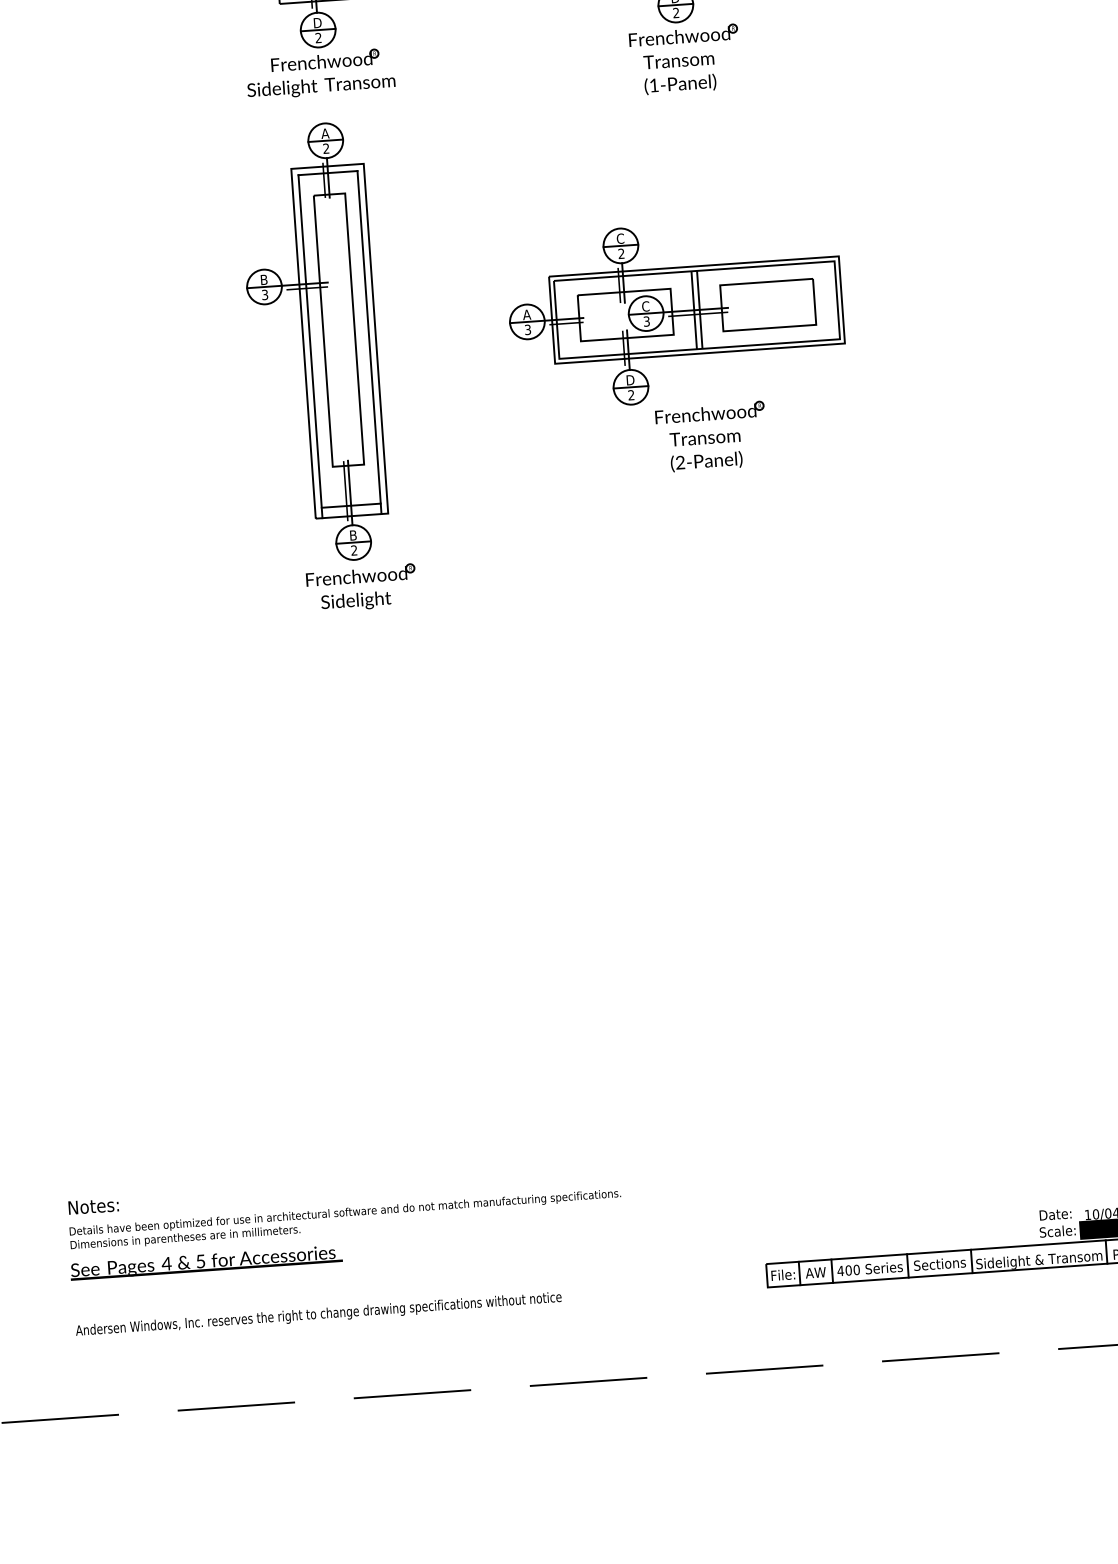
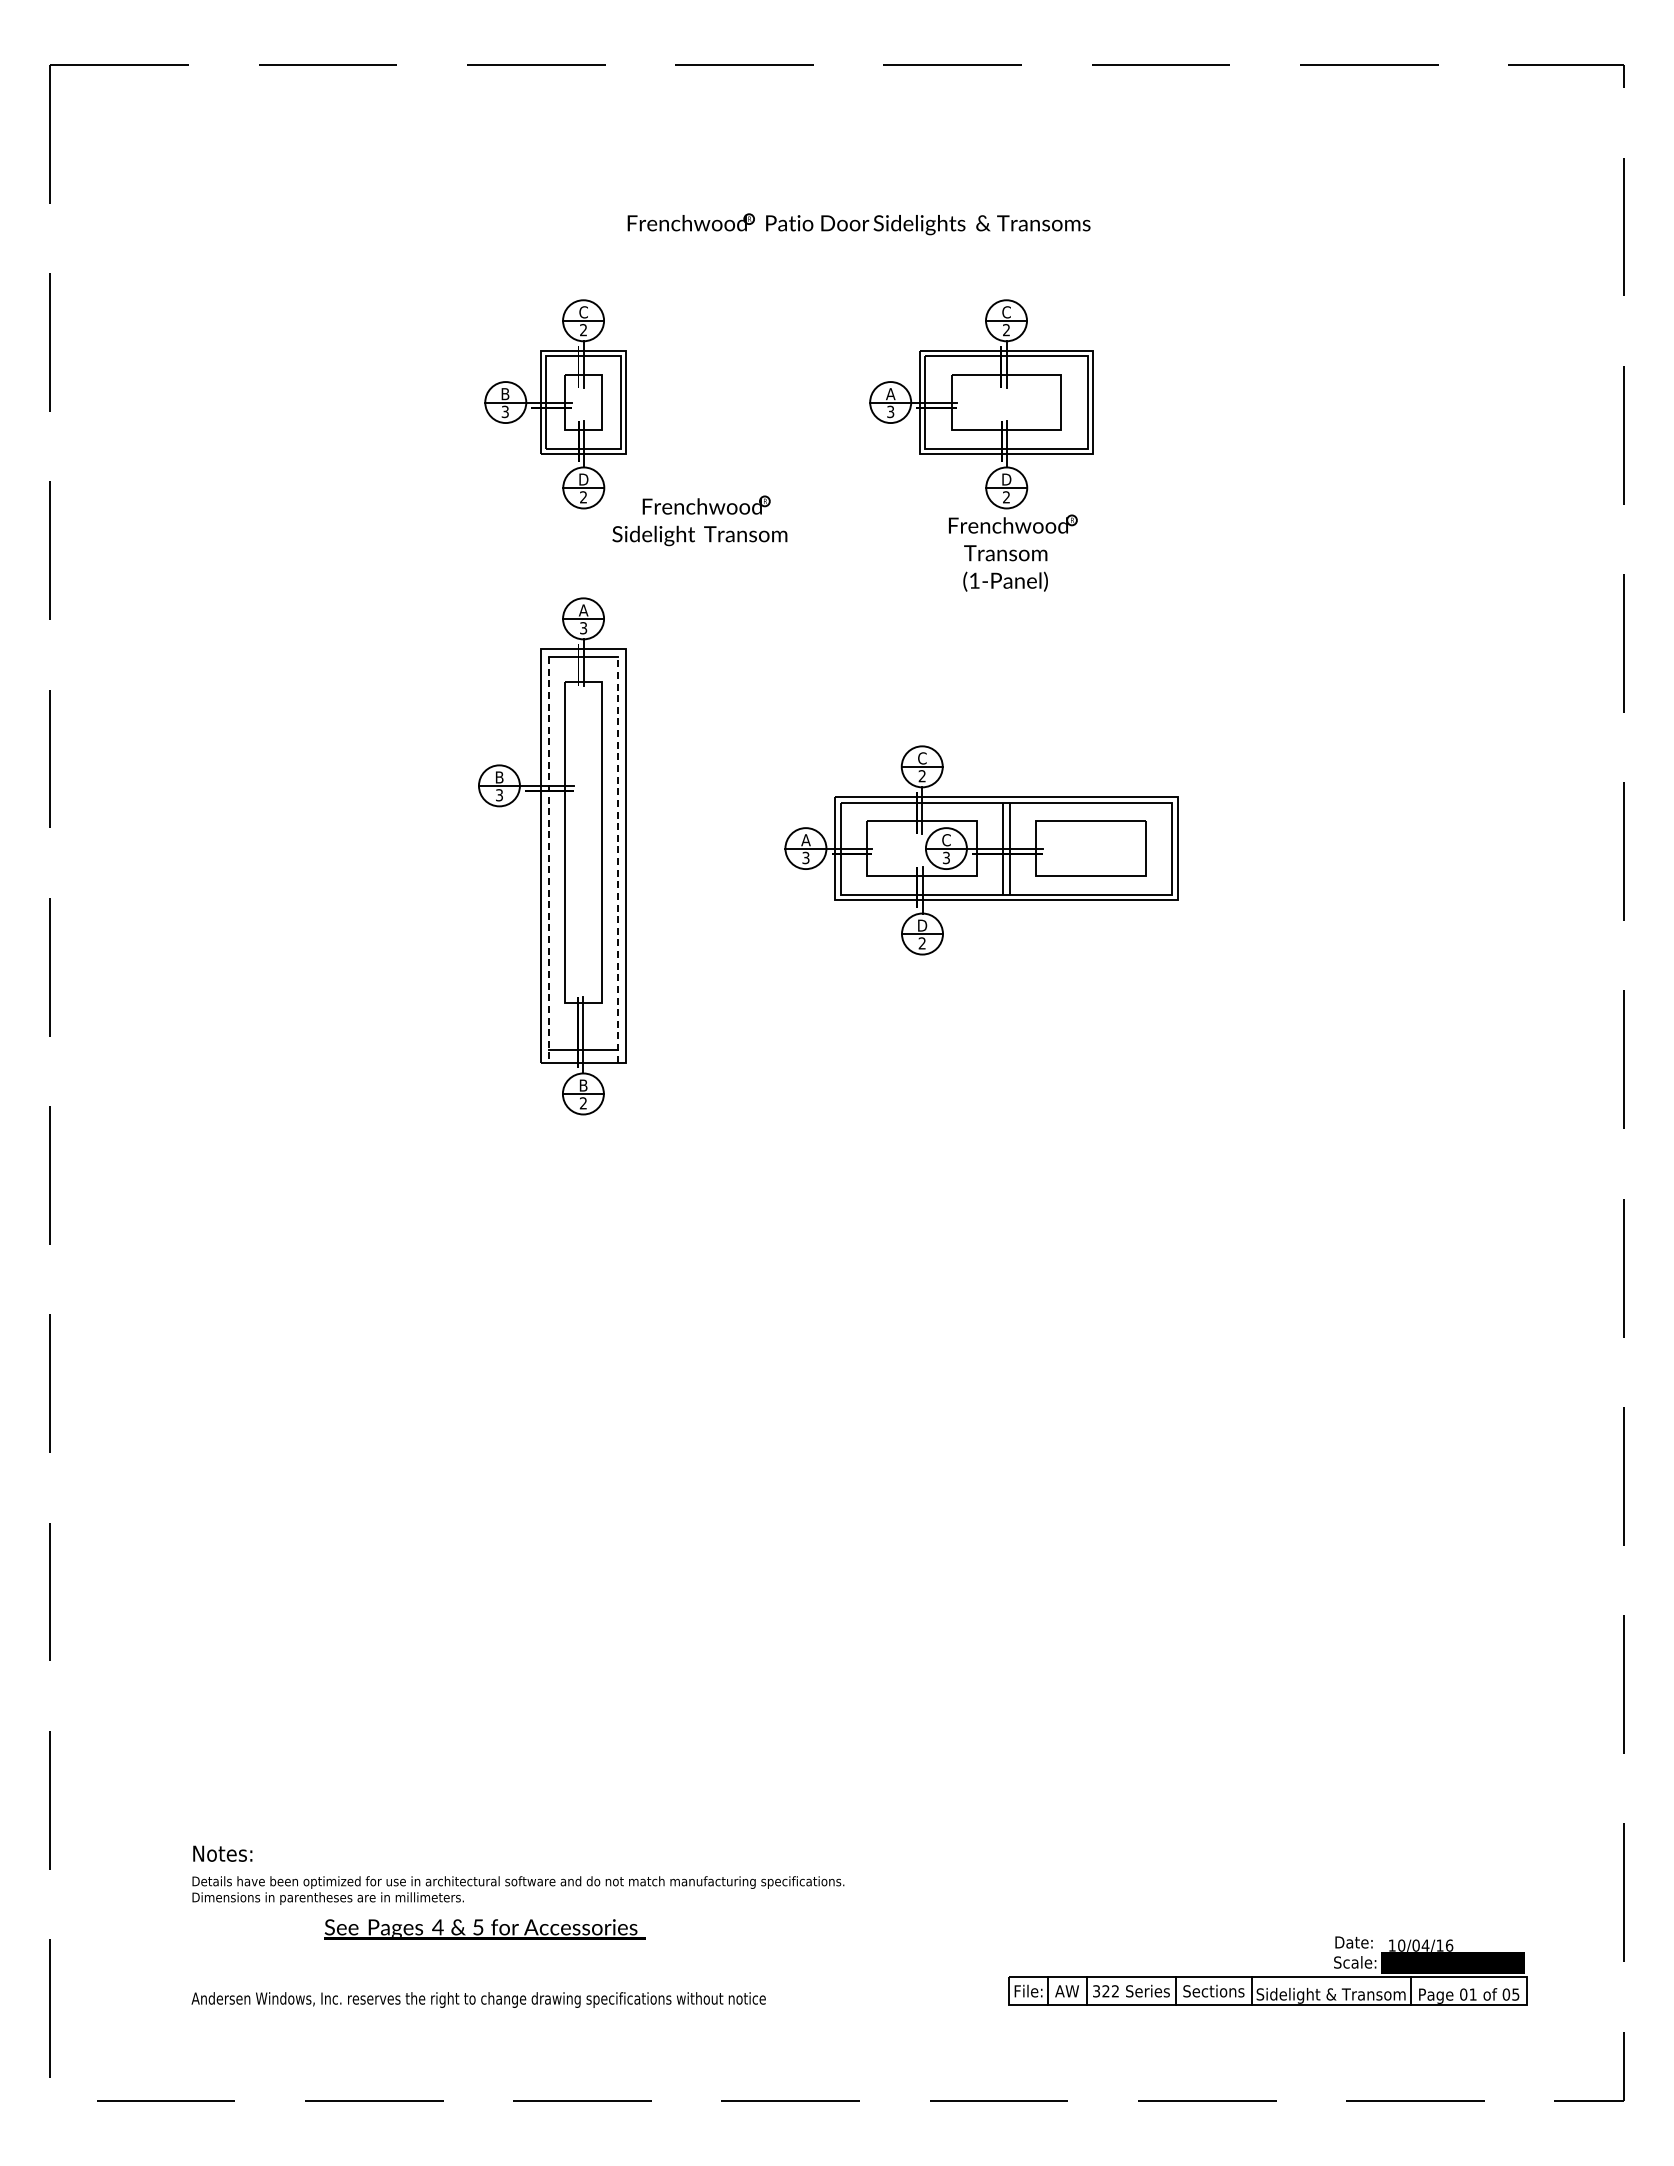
part: (320, 73) -> (699, 520), moved
text: (326, 148) -> (583, 628), 2 -> 3
line: (369, 342) -> (618, 859), solid -> dashed
line: (310, 346) -> (548, 859), solid -> dashed
part: (710, 436) -> (1012, 998), removed
part: (361, 588) -> (588, 1148), removed
text: (206, 1262) -> (484, 1929), moved
text: (848, 1270) -> (1105, 1991), 400 -> 322

